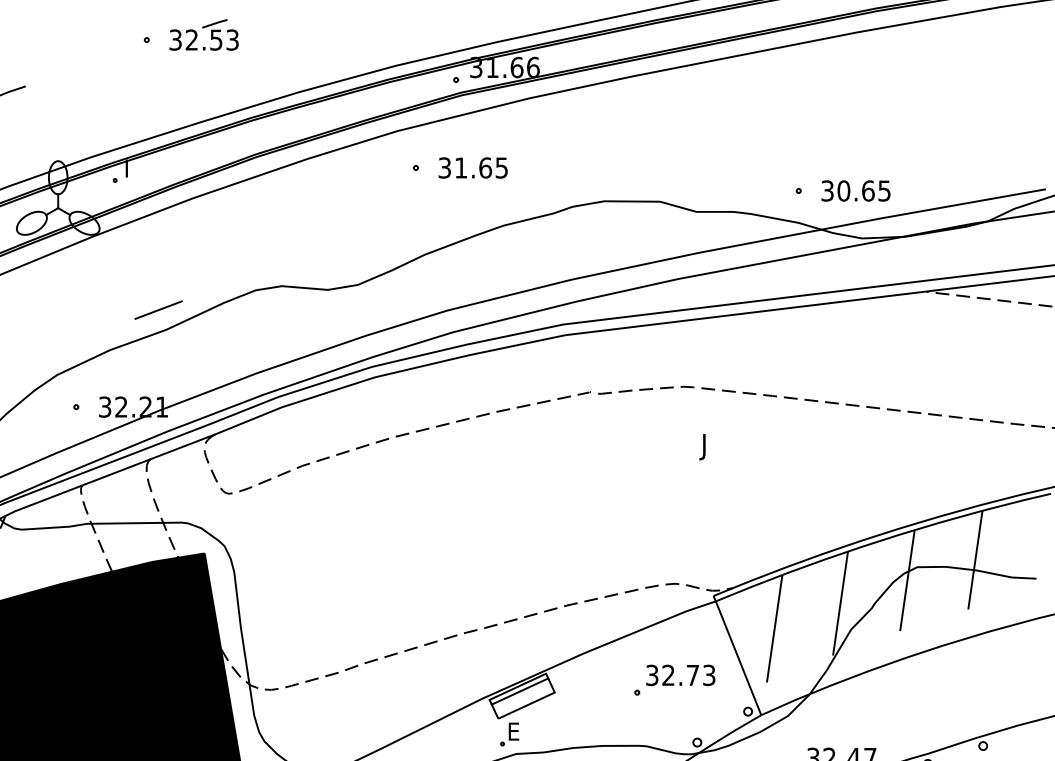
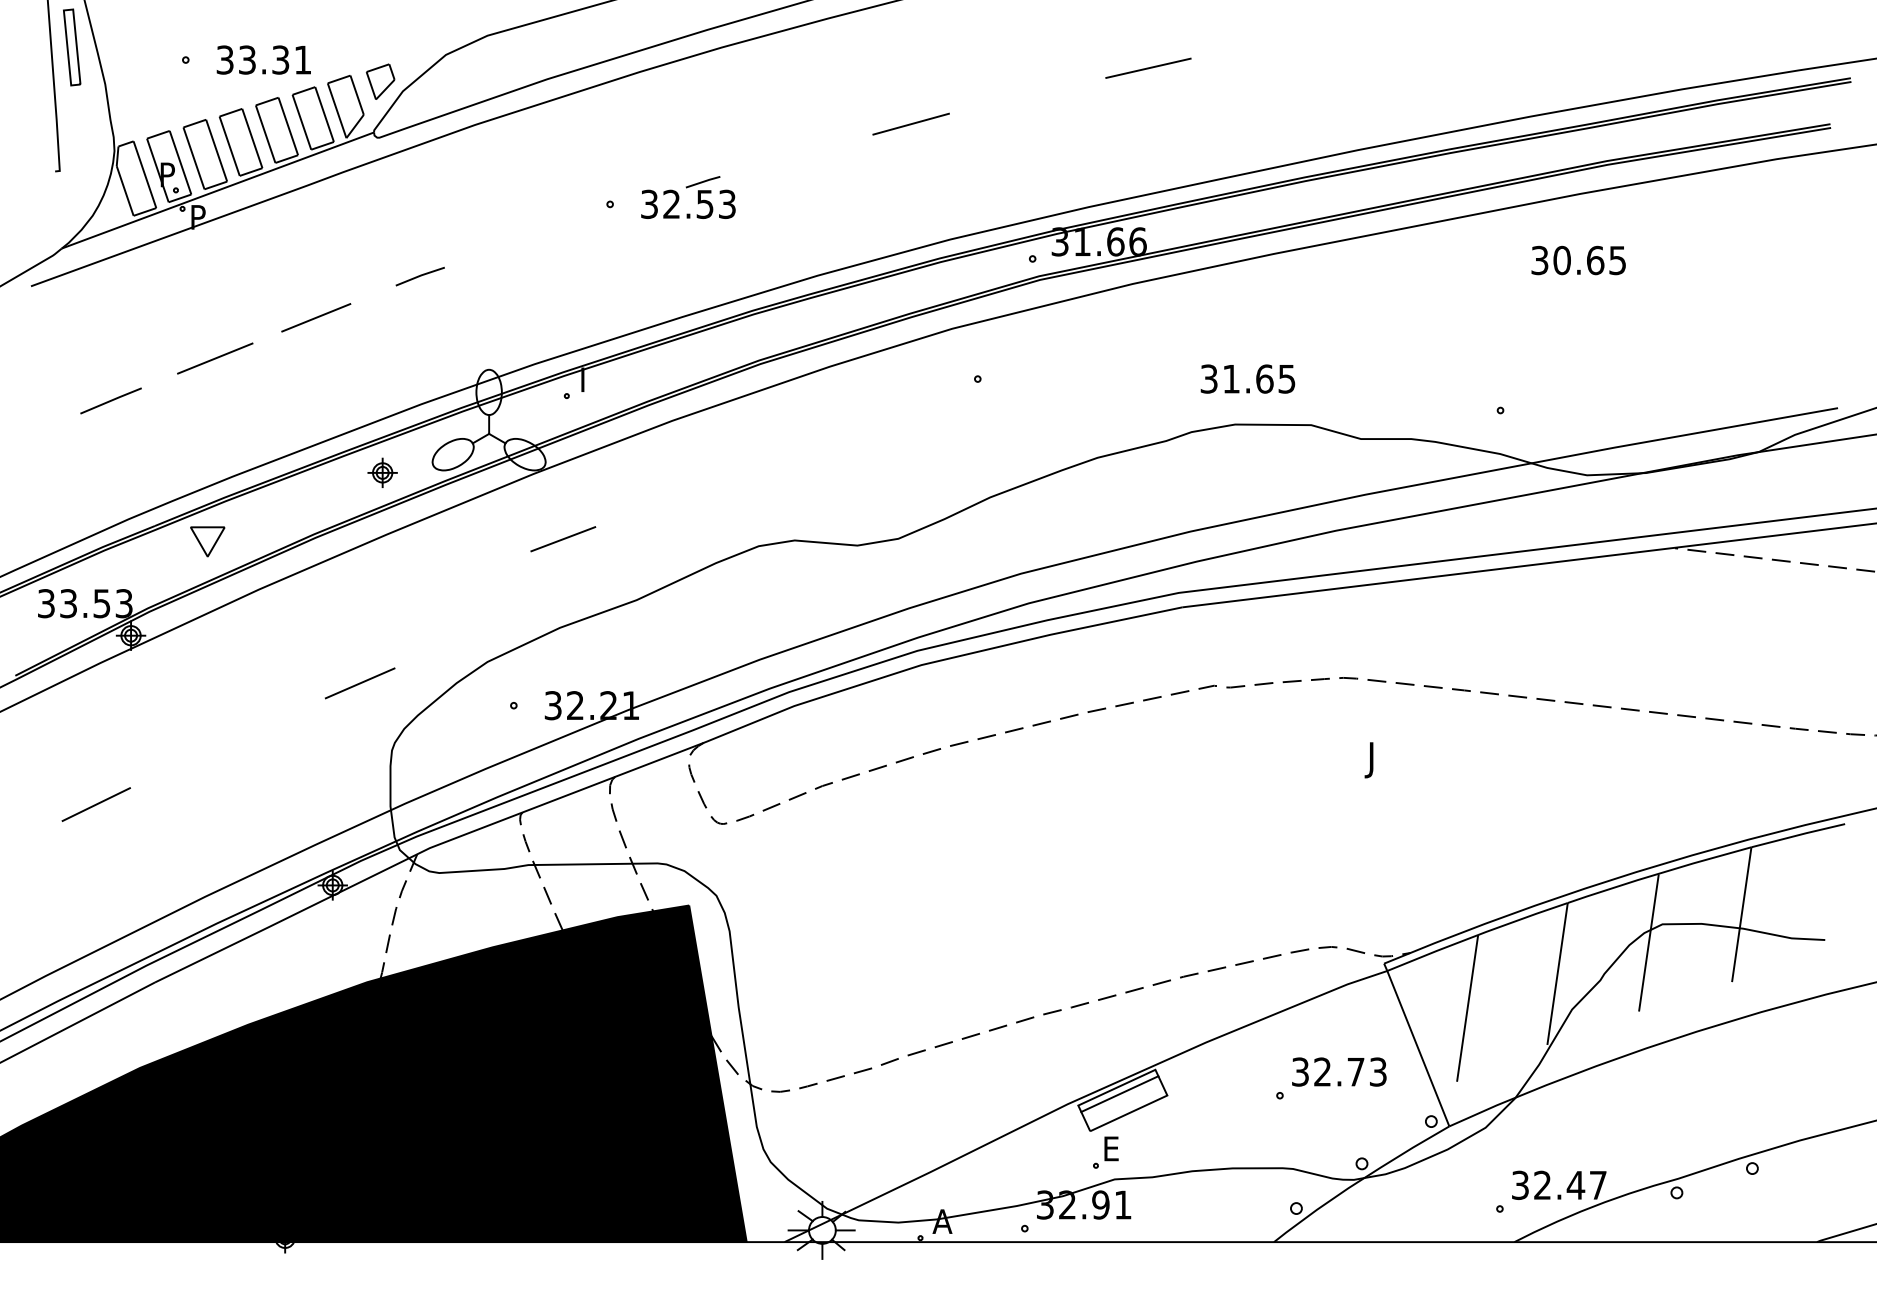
text: (472, 167) -> (1247, 378), moved
text: (855, 190) -> (1578, 260), moved
line: (158, 310) -> (563, 539), moved

